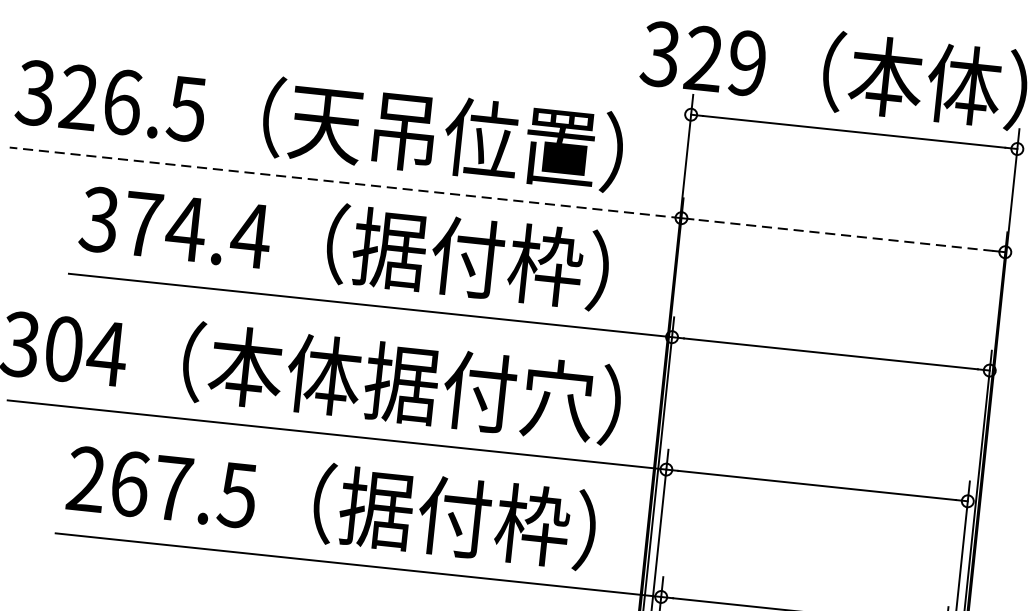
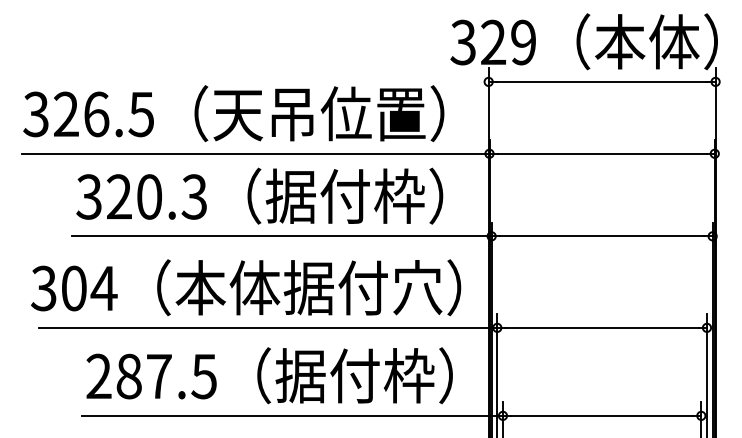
line: (345, 182) -> (255, 153), dashed -> solid
text: (197, 229) -> (157, 196), 374.4 -> 320.3
line: (842, 234) -> (601, 153), dashed -> solid
text: (128, 483) -> (128, 376), 267.5 -> 287.5

